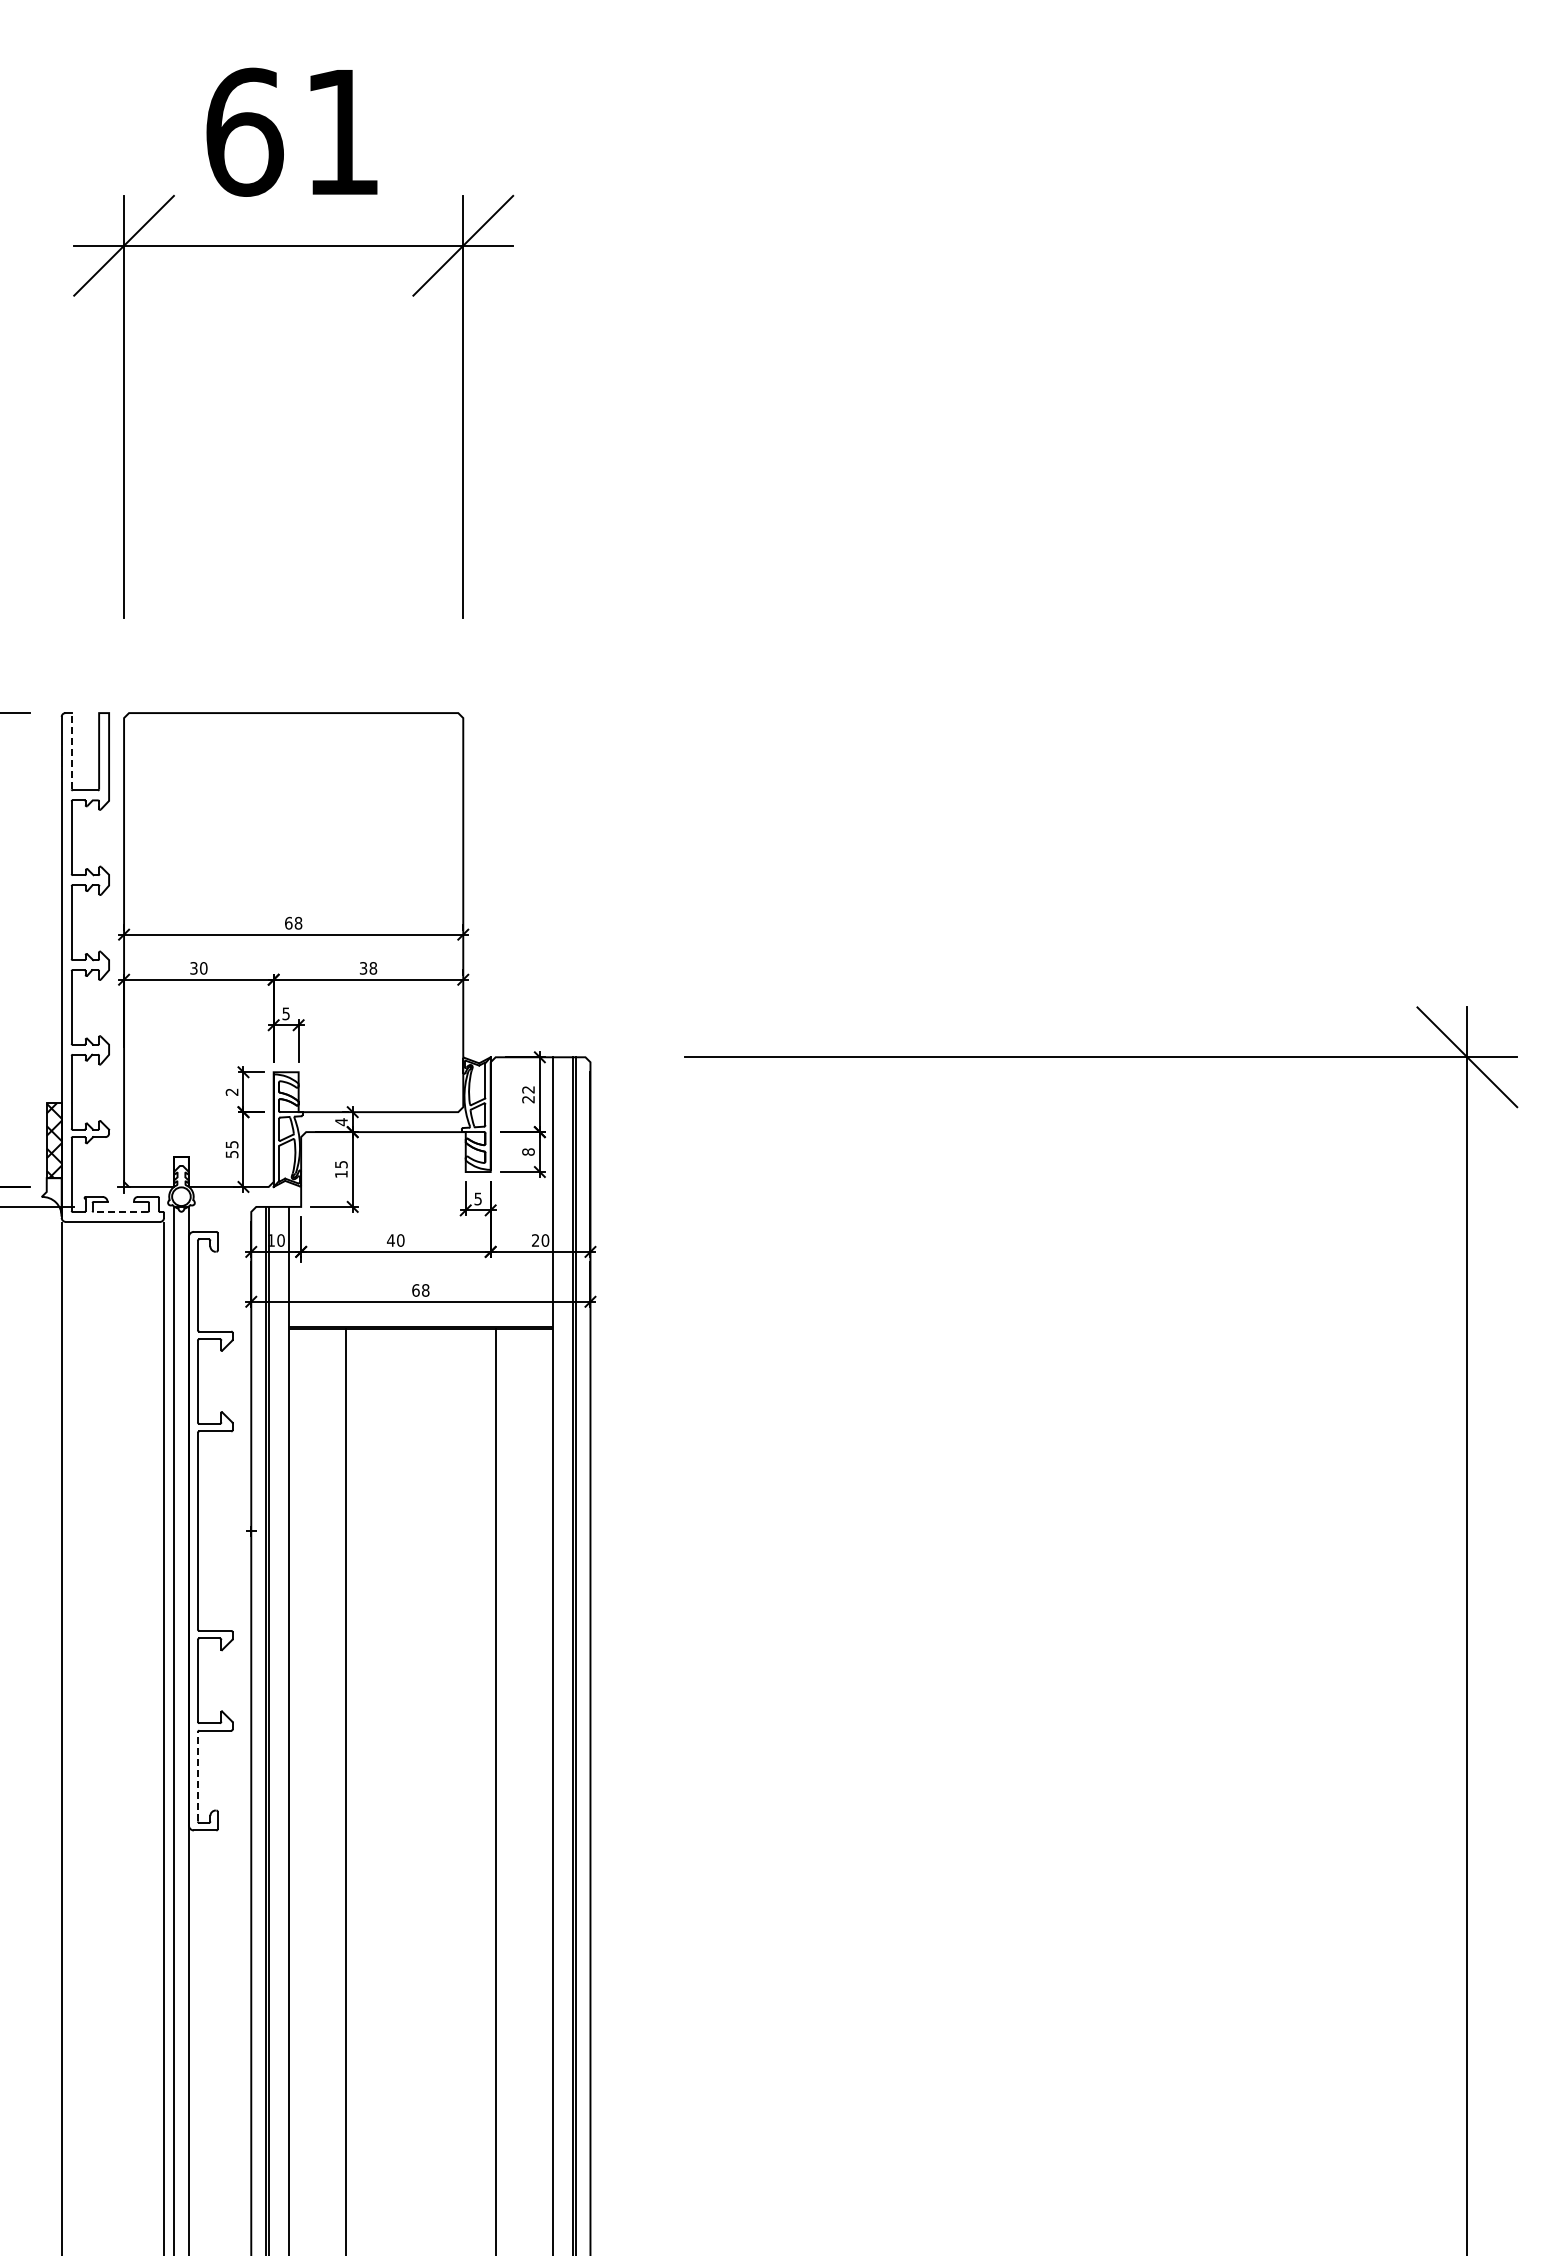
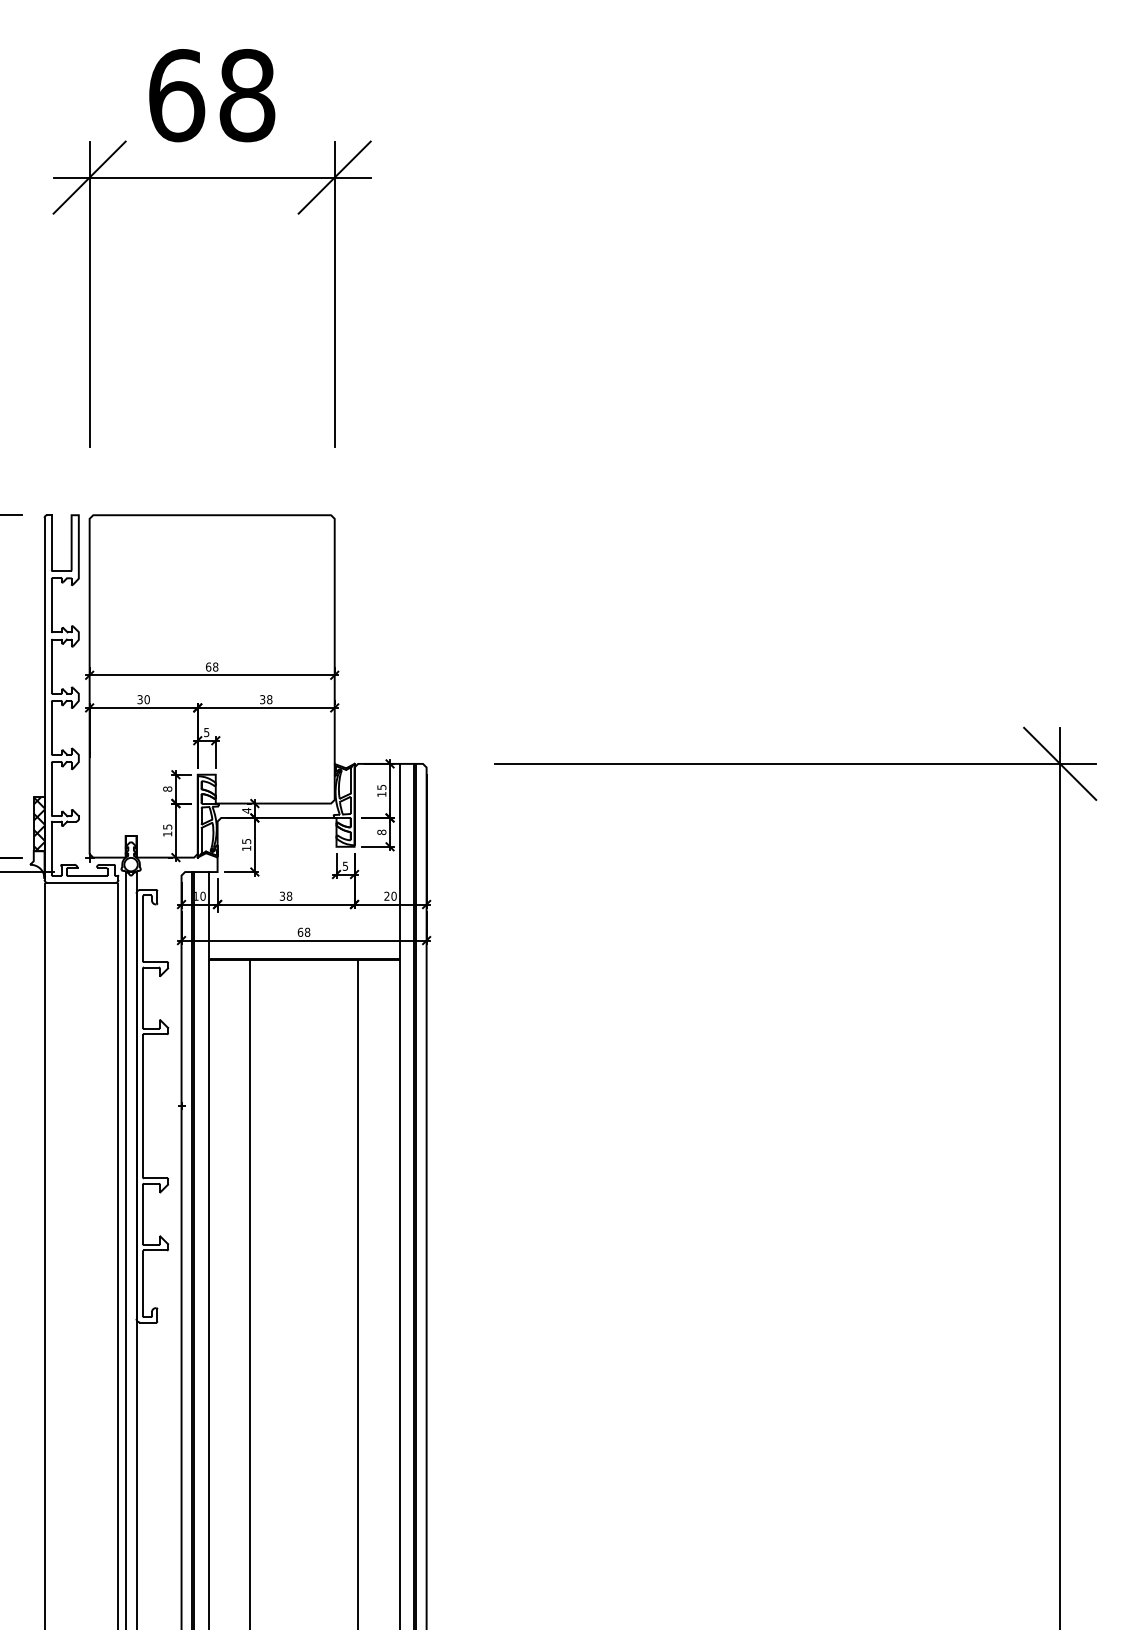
text: (342, 131) -> (247, 95), 61 -> 68
line: (71, 750) -> (51, 542), dashed -> solid
text: (231, 1091) -> (167, 788), 2 -> 8
text: (528, 1094) -> (381, 790), 22 -> 15
text: (231, 1154) -> (167, 834), 55 -> 15
line: (120, 1211) -> (87, 875), dashed -> solid
text: (395, 1240) -> (285, 896), 40 -> 38
line: (197, 1776) -> (142, 1283), dashed -> solid

